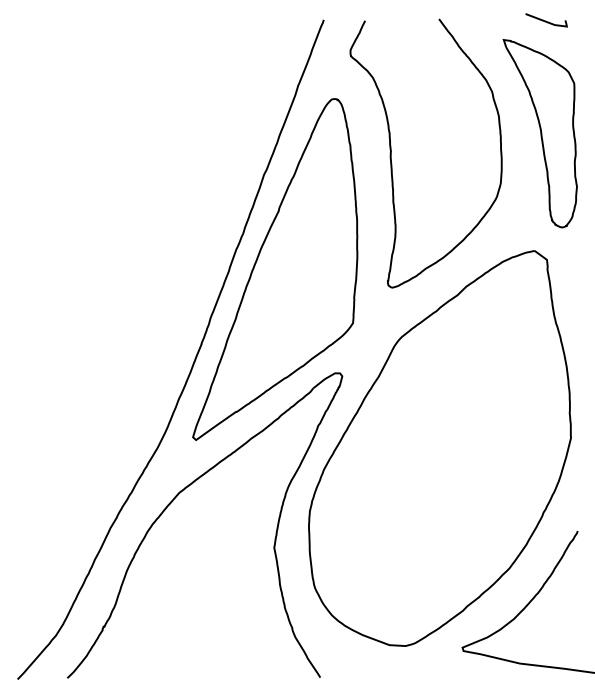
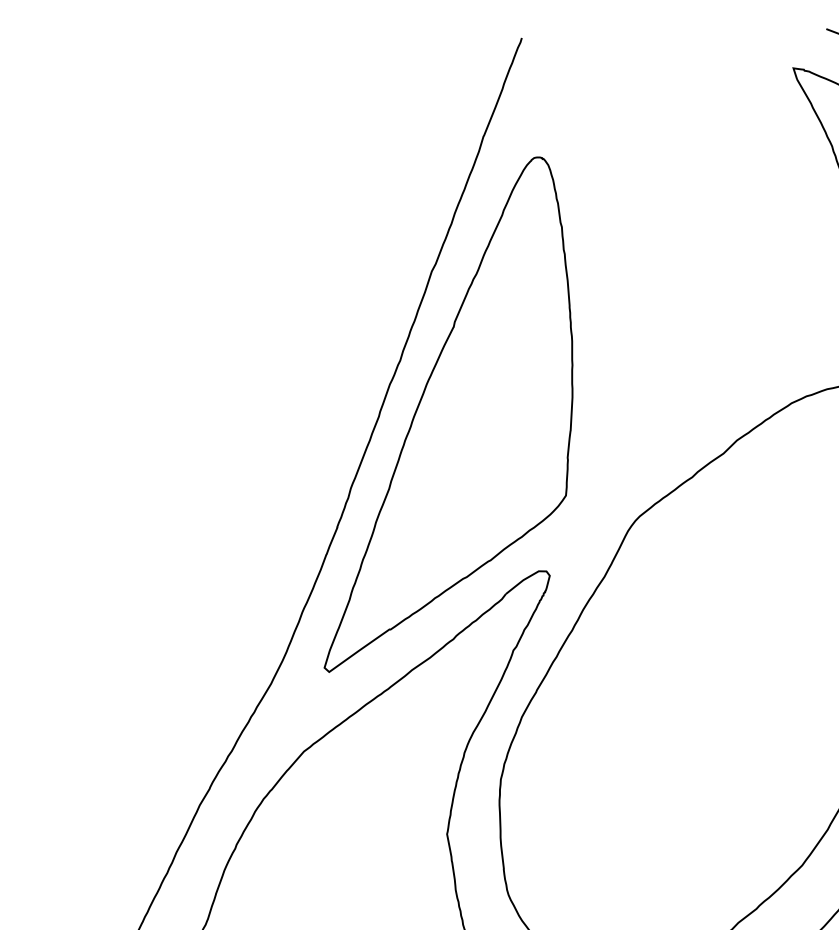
curve: (391, 153) -> (624, 239), removed

